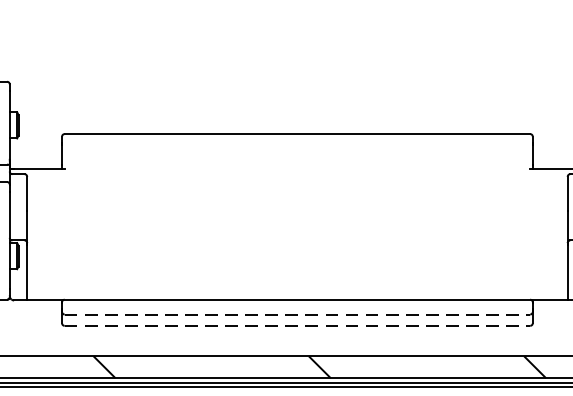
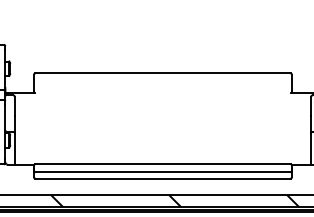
line: (298, 314) -> (163, 172), dashed -> solid
line: (298, 325) -> (163, 178), dashed -> solid

